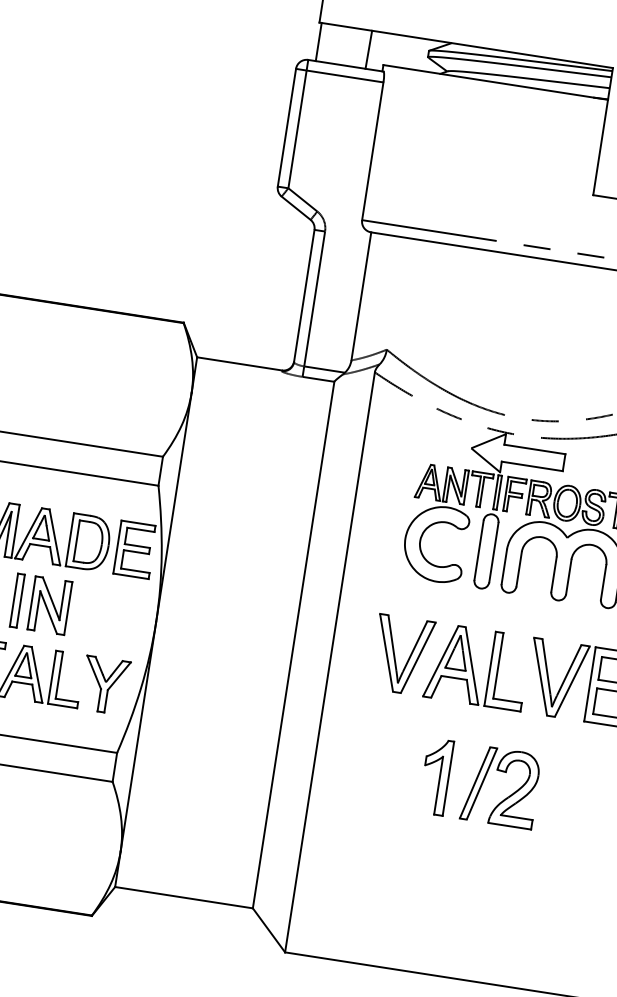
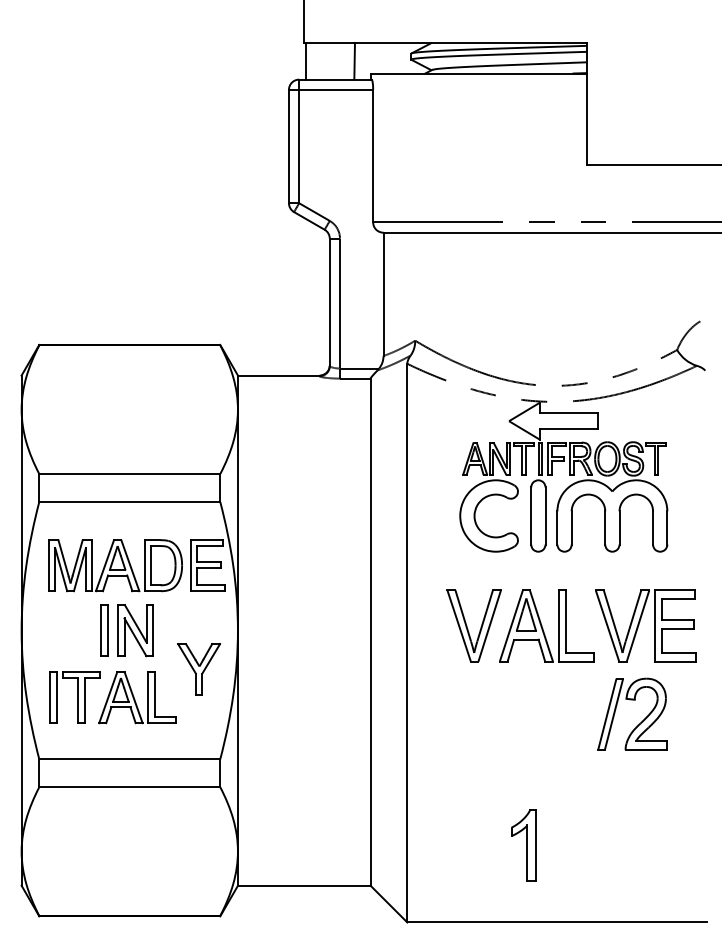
part: (104, 685) -> (198, 669), moved
part: (435, 776) -> (523, 845), moved
part: (509, 795) -> (641, 721), moved

